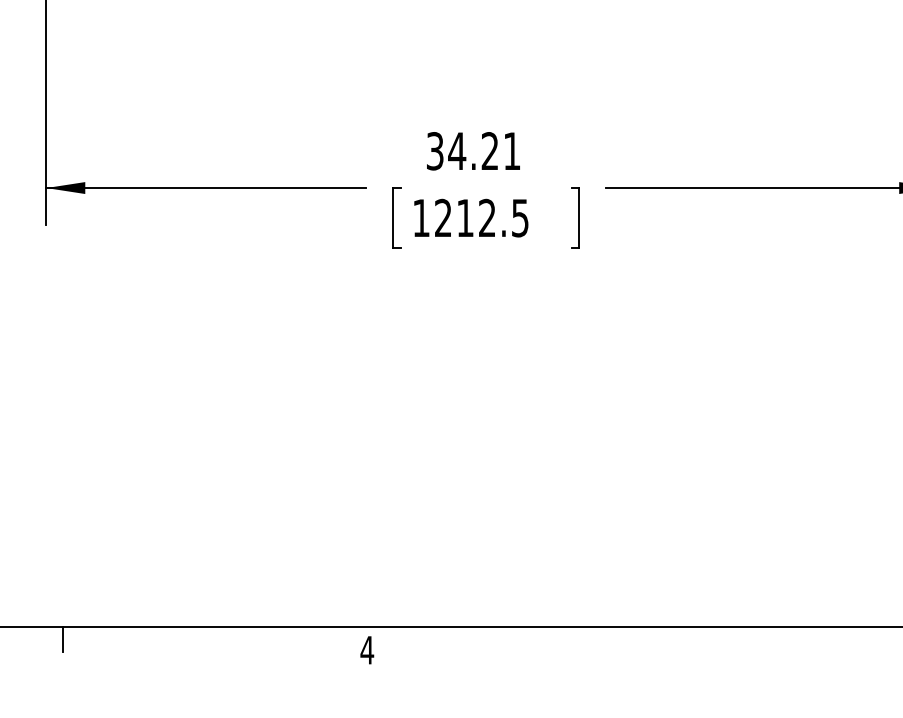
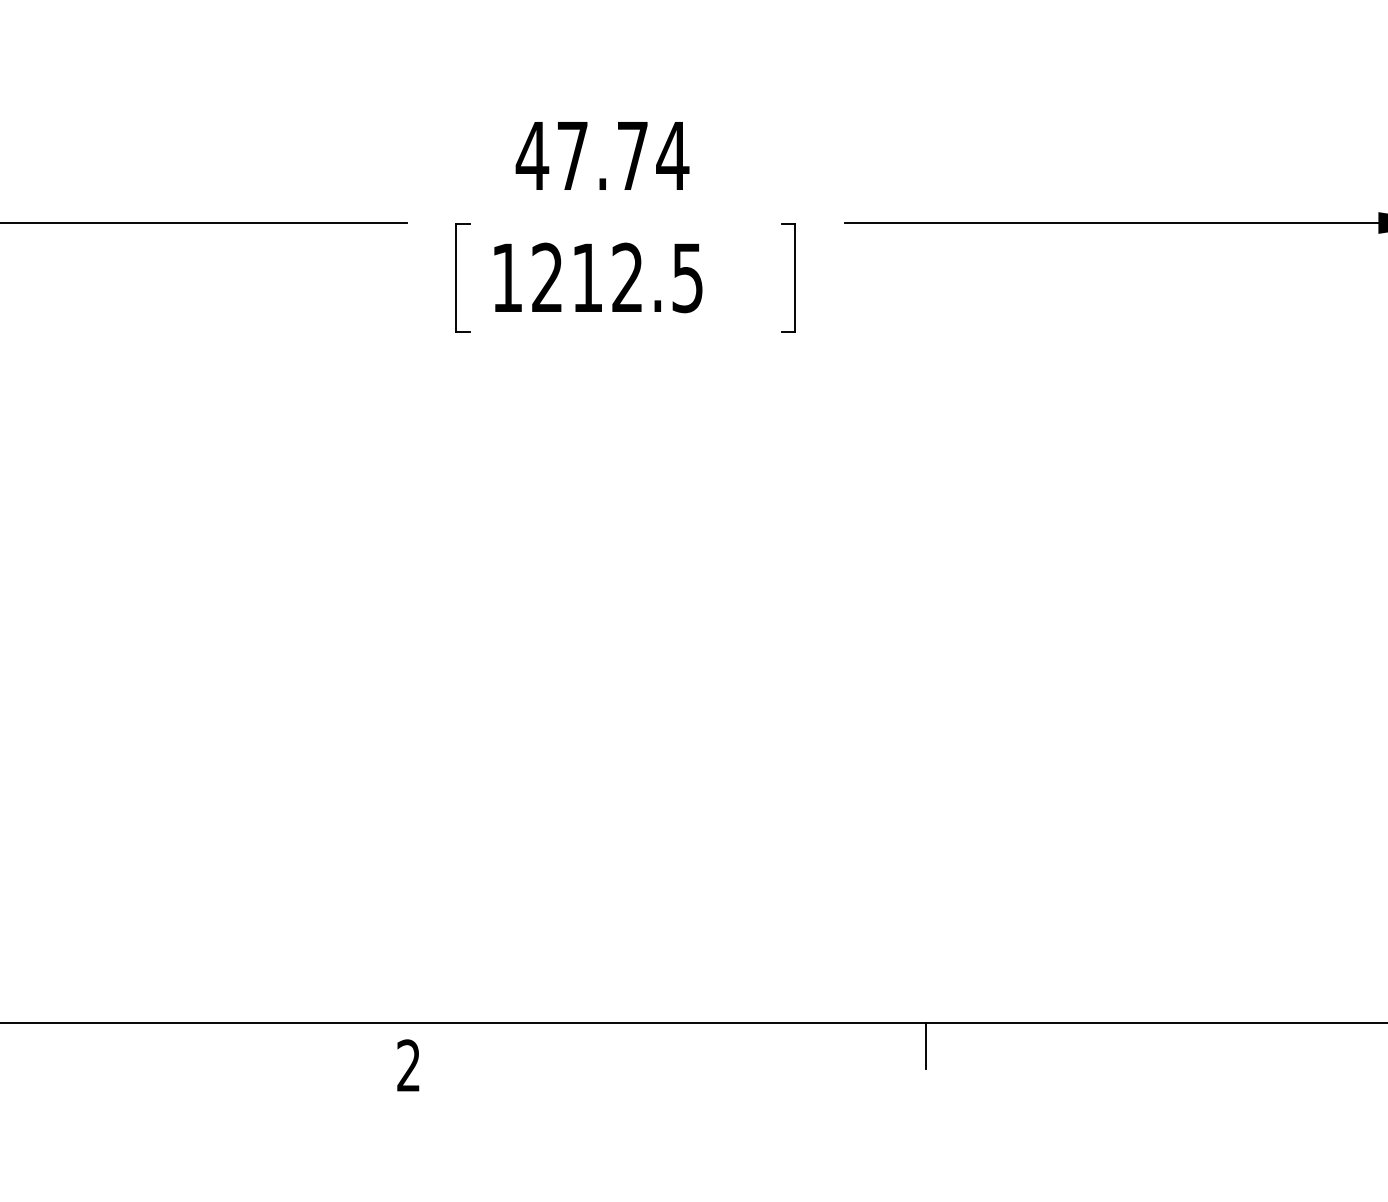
text: (473, 151) -> (602, 156), 34.21 -> 47.74
line: (651, 639) -> (926, 1046), added
text: (367, 649) -> (409, 1064), 4 -> 2

